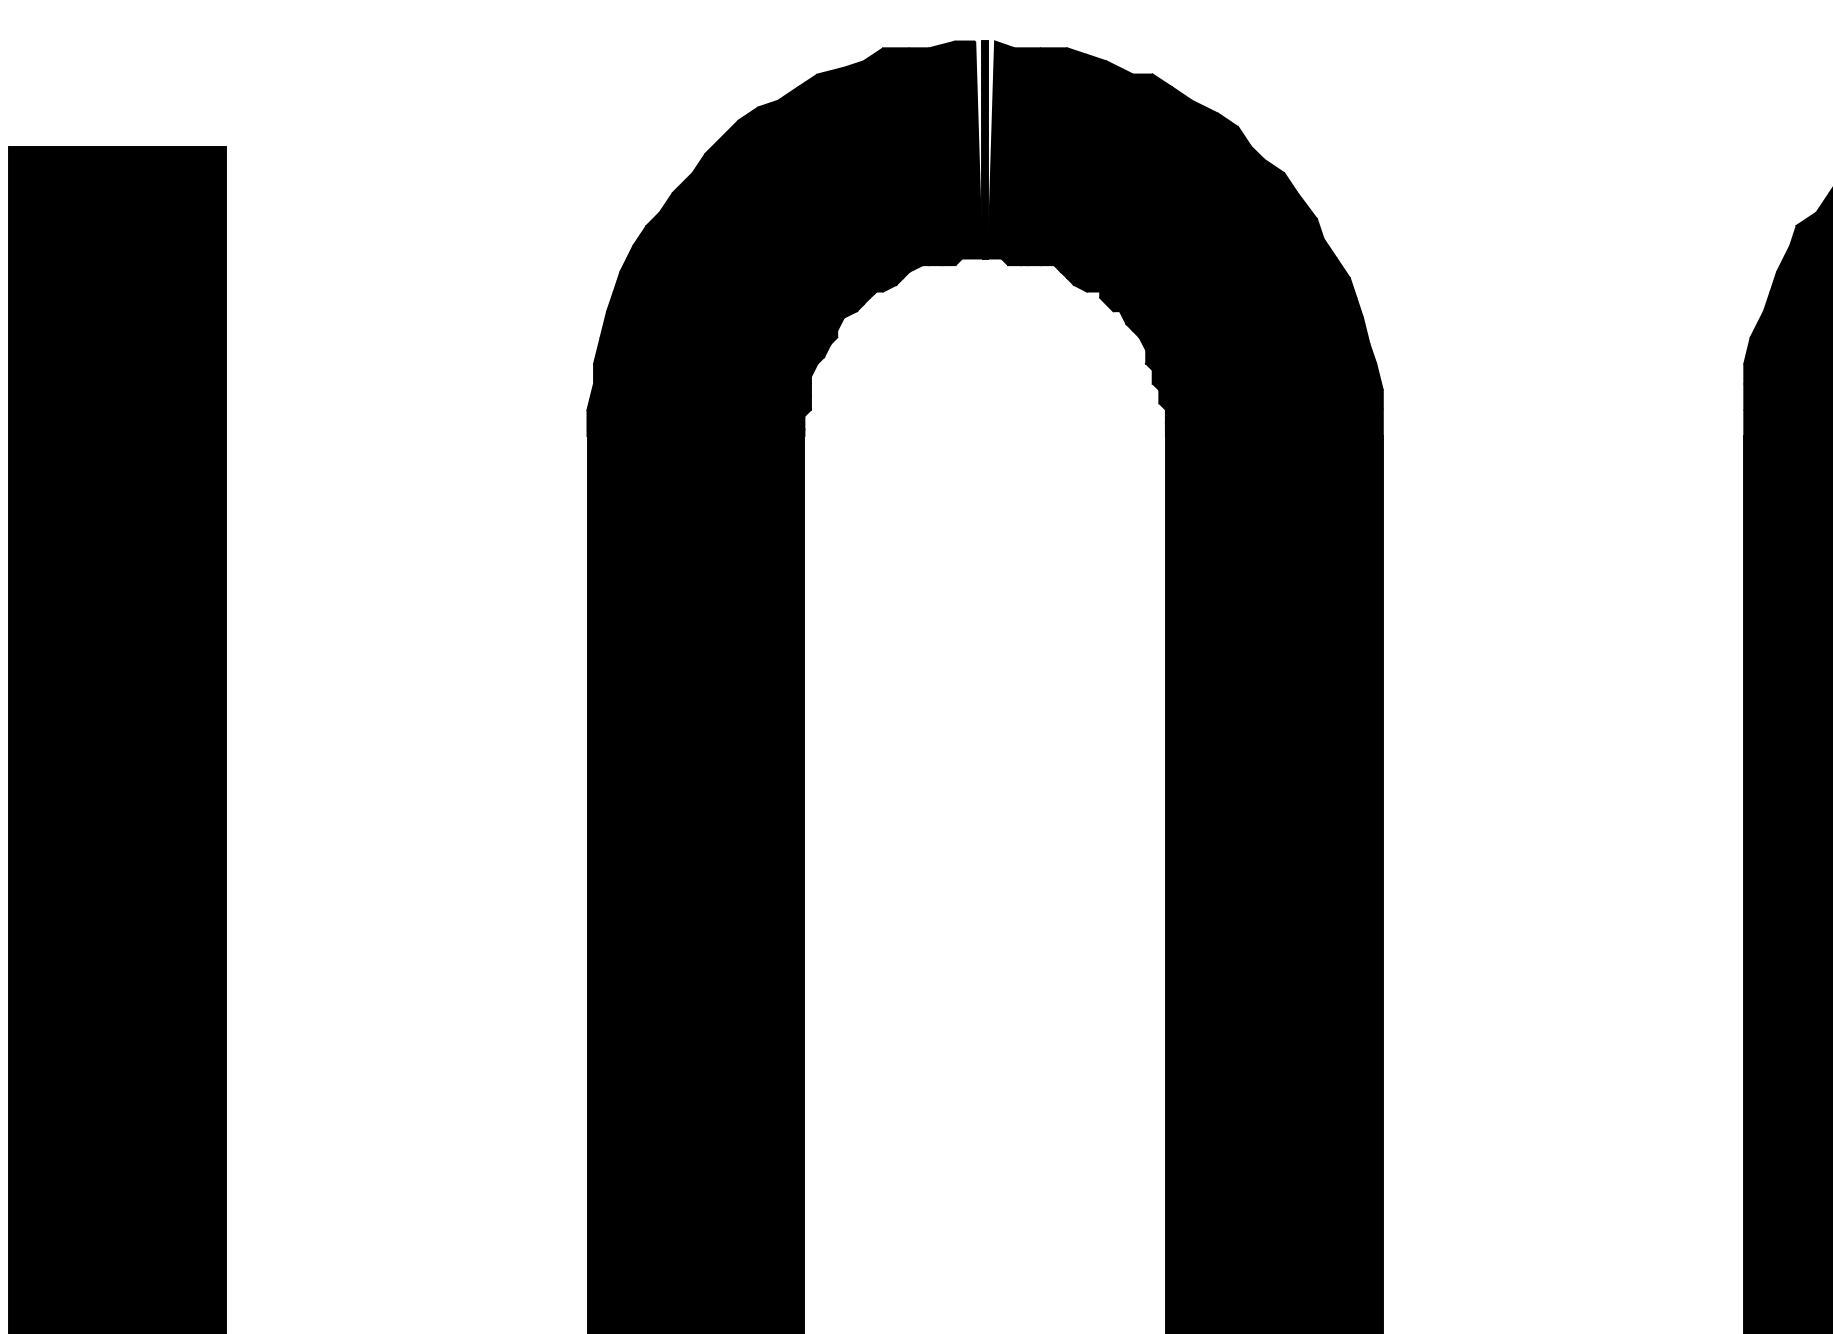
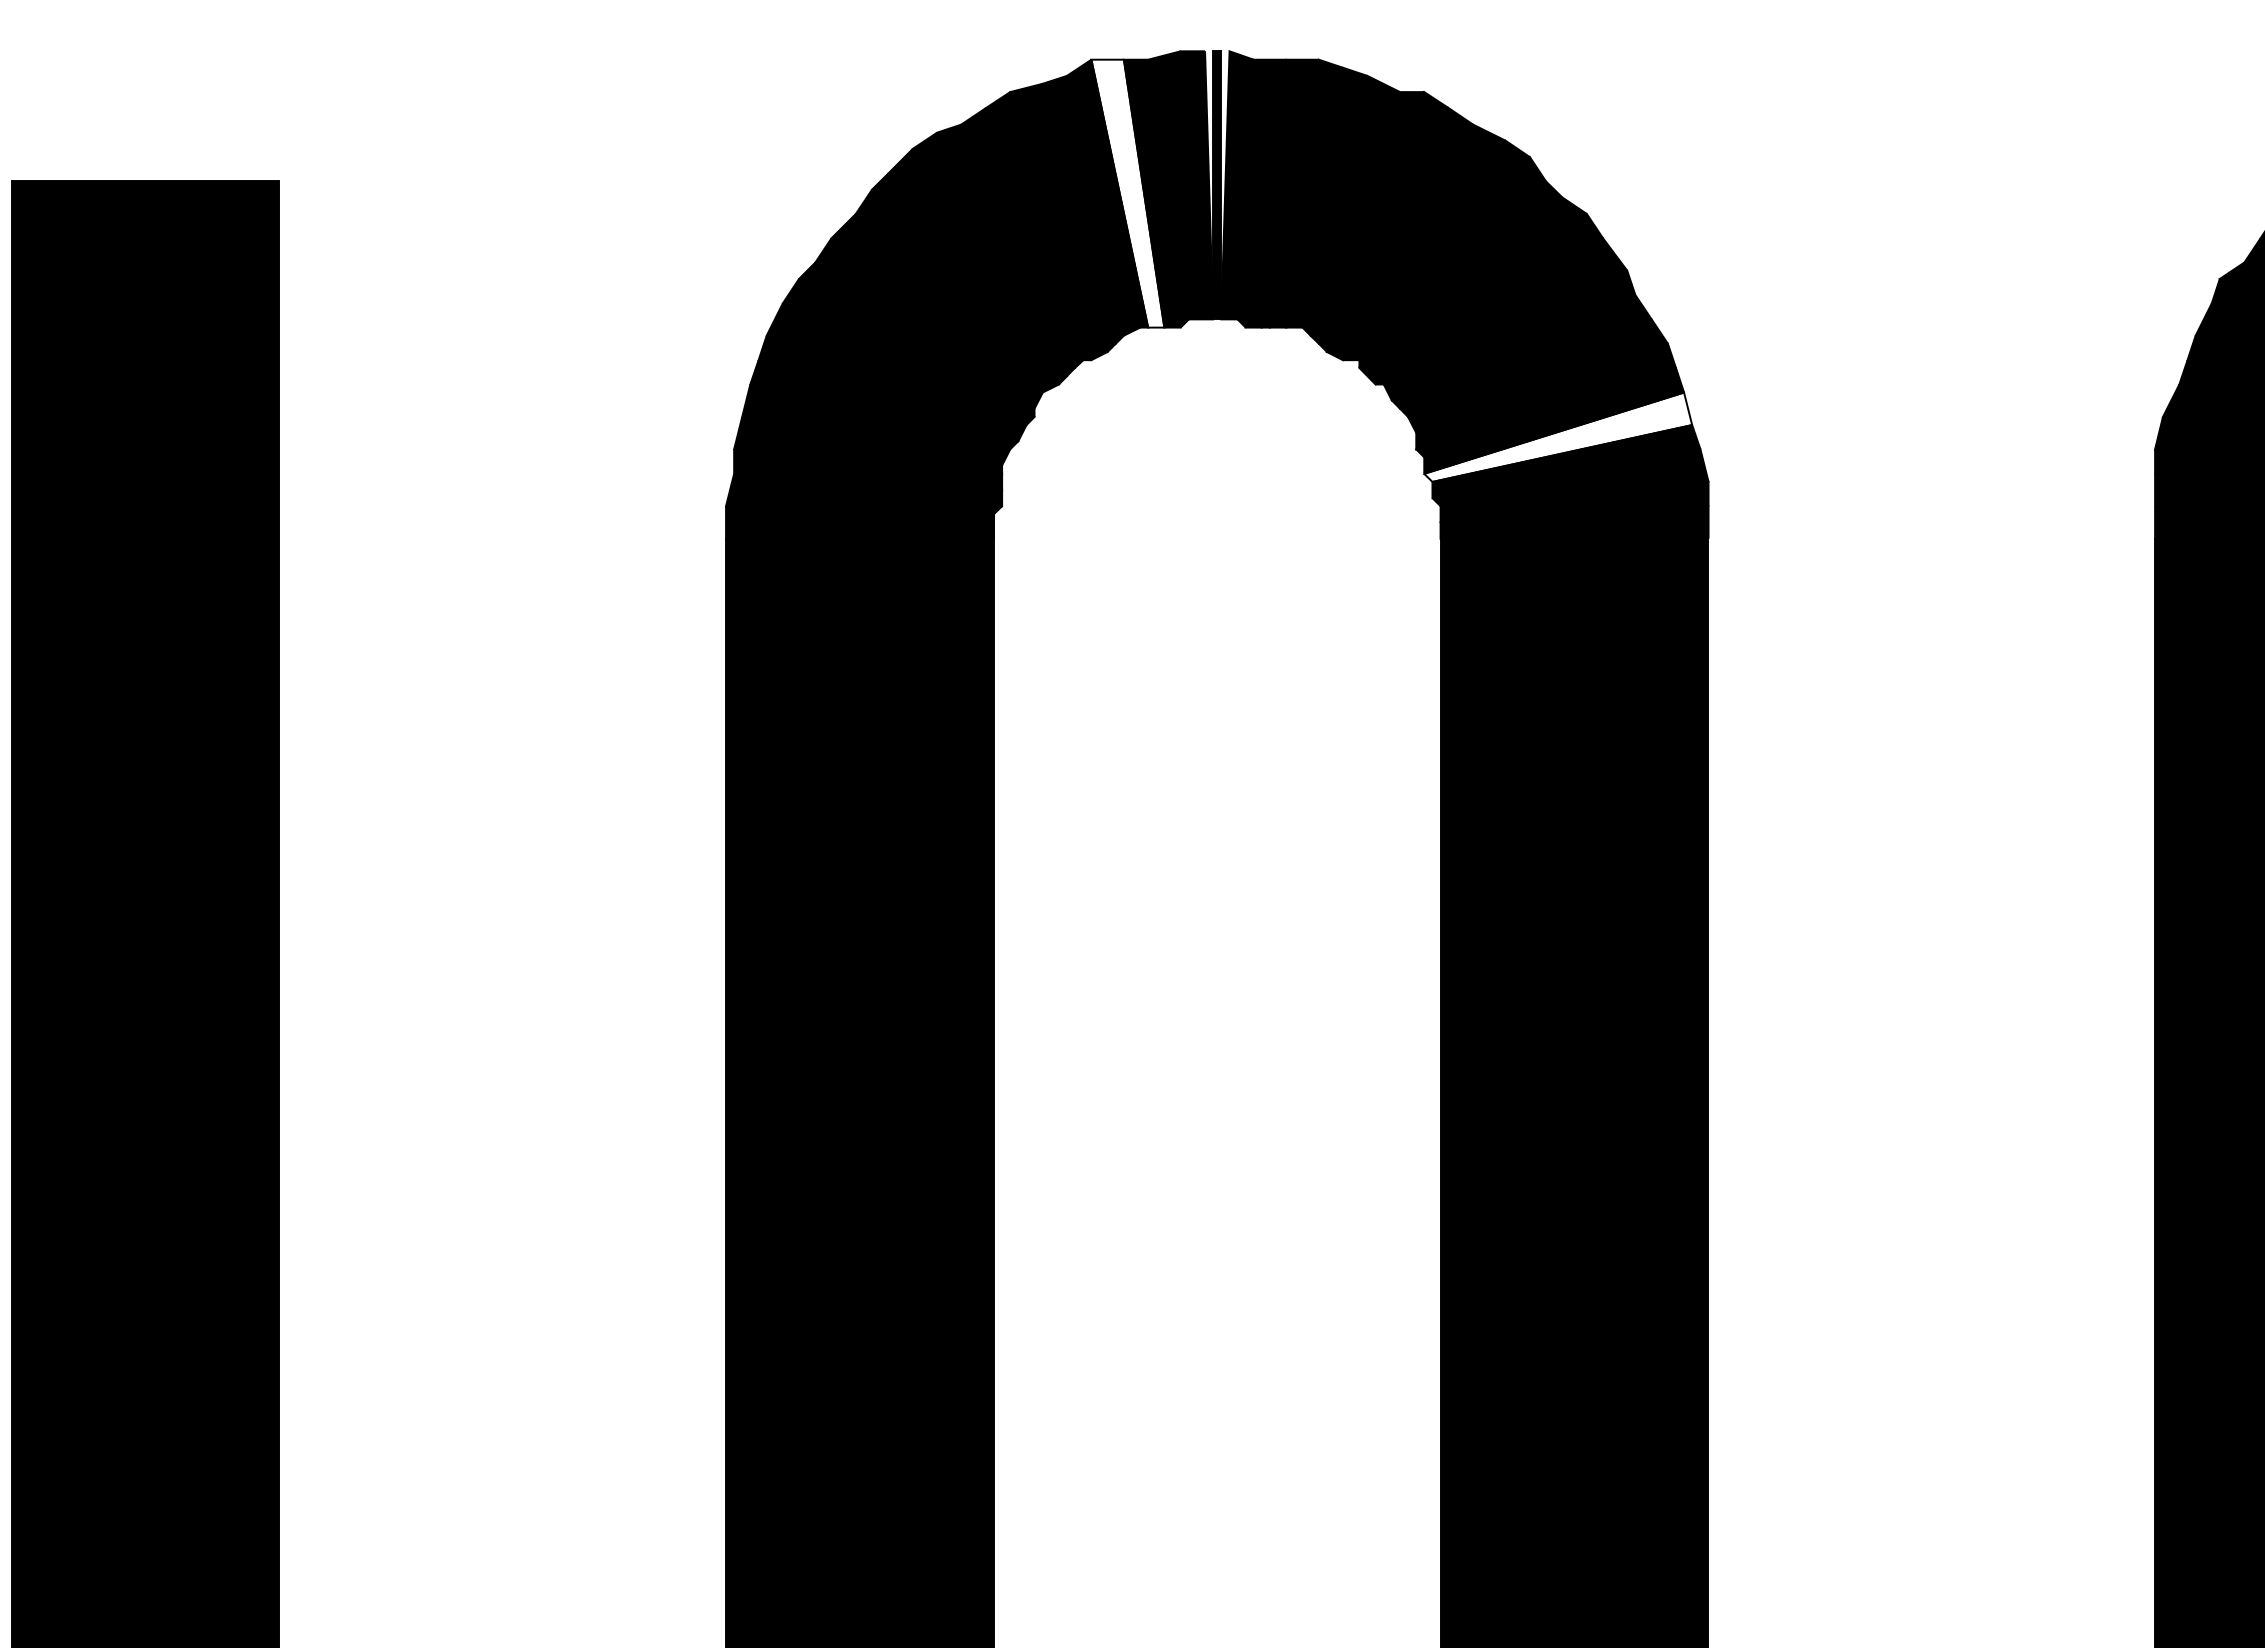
fill: (912, 156) -> (1127, 193), removed
fill: (1261, 353) -> (1558, 436), removed

